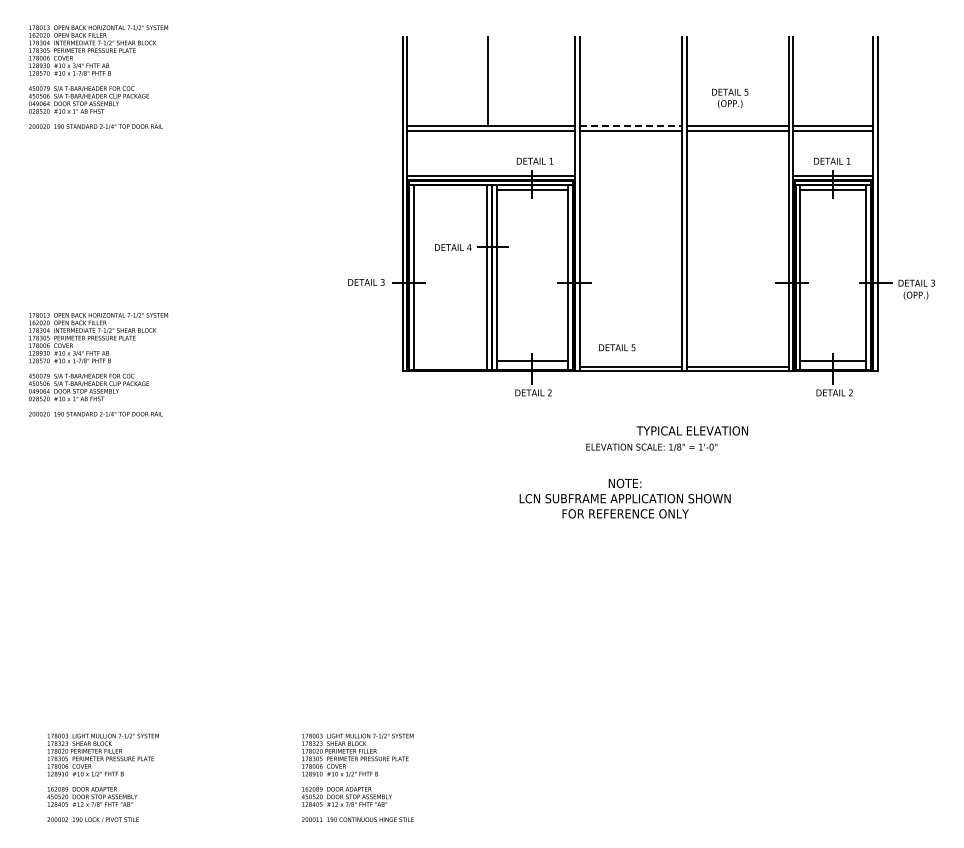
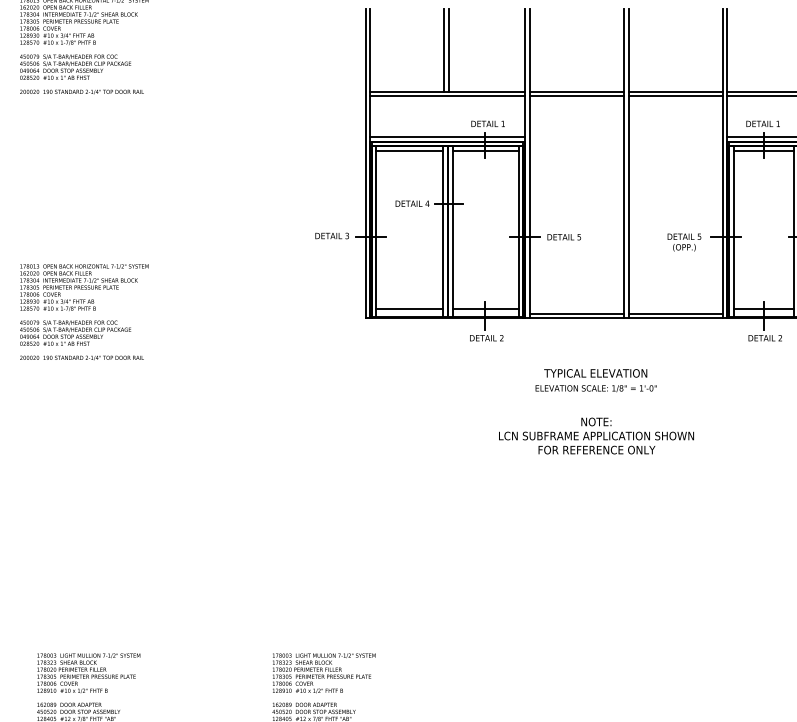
line: (492, 81) -> (448, 50), added
text: (730, 98) -> (684, 242), moved
line: (631, 126) -> (577, 91), dashed -> solid
line: (450, 190) -> (409, 150), added
text: (617, 347) -> (564, 237), moved
line: (450, 360) -> (409, 308), added
text: (691, 430) -> (594, 372), moved
text: (624, 498) -> (595, 435), moved

